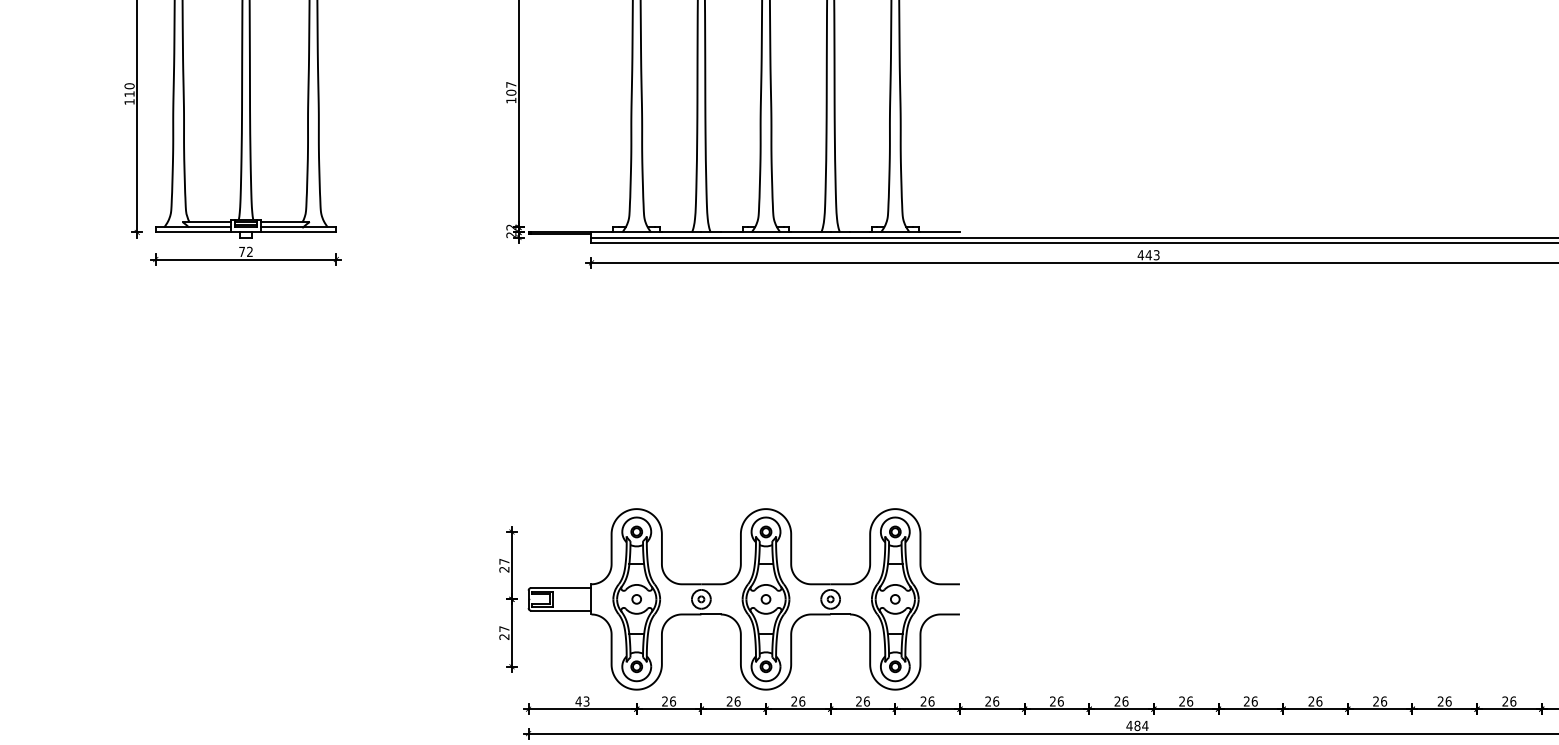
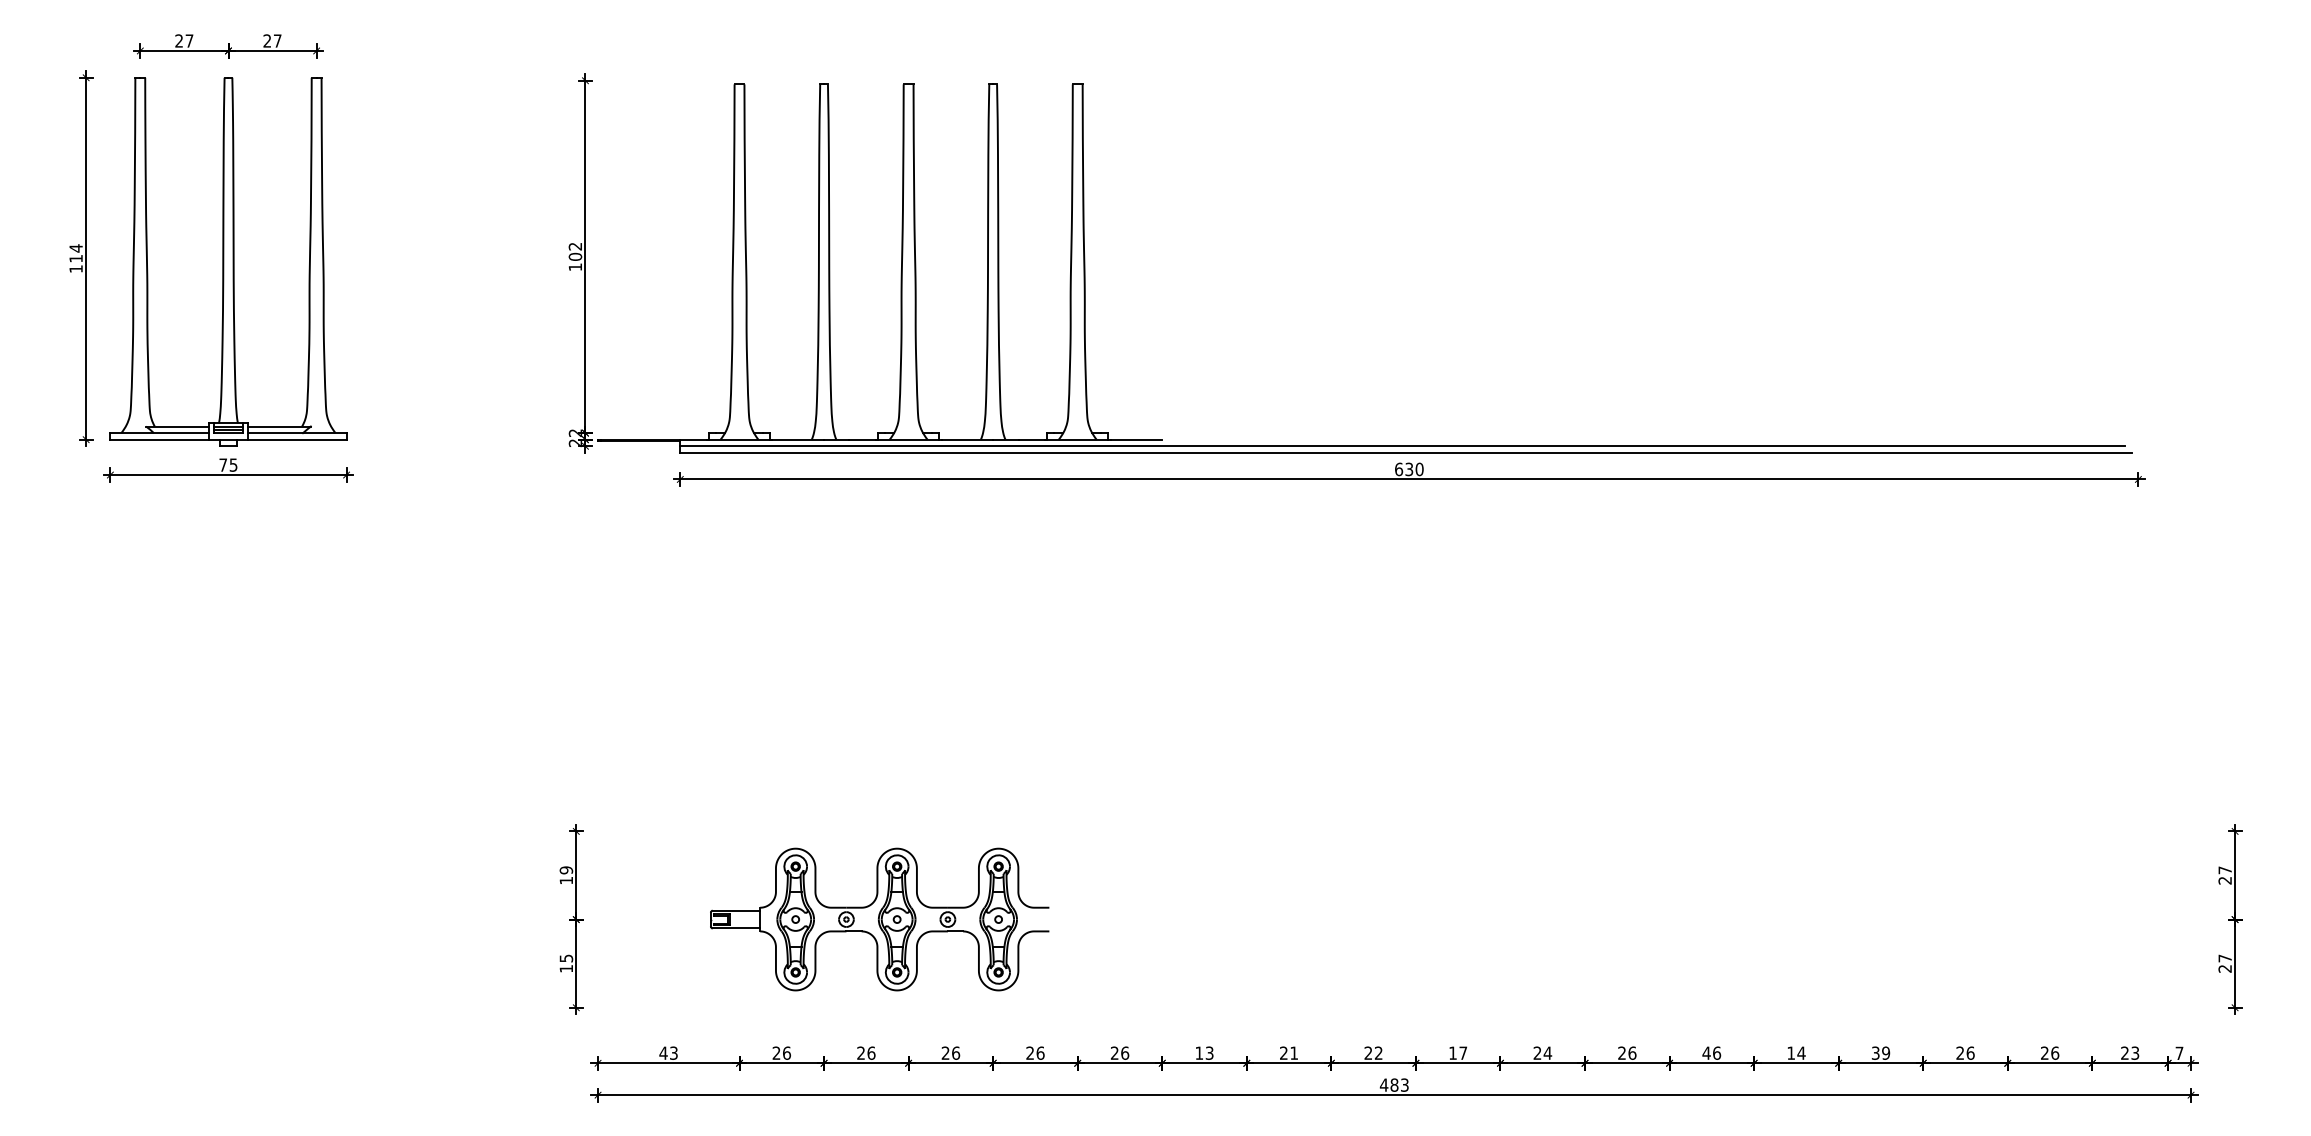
text: (510, 84) -> (574, 246), 107 -> 102
text: (129, 86) -> (75, 248), 110 -> 114
text: (249, 251) -> (233, 464), 72 -> 75
text: (1148, 255) -> (1408, 469), 443 -> 630
text: (504, 565) -> (566, 875), 27 -> 19
part: (743, 599) -> (879, 919), size x0.6
text: (504, 632) -> (566, 963), 27 -> 15
text: (992, 700) -> (1204, 1052), 26 -> 13
text: (1061, 700) -> (1294, 1052), 26 -> 21
text: (1125, 700) -> (1378, 1052), 26 -> 22
text: (1186, 700) -> (1458, 1052), 26 -> 17
text: (1254, 700) -> (1547, 1052), 26 -> 24
text: (1376, 700) -> (1706, 1052), 26 -> 46
text: (1444, 700) -> (1796, 1052), 26 -> 14
text: (1509, 700) -> (1881, 1052), 26 -> 39
text: (1145, 725) -> (1404, 1084), 484 -> 483

